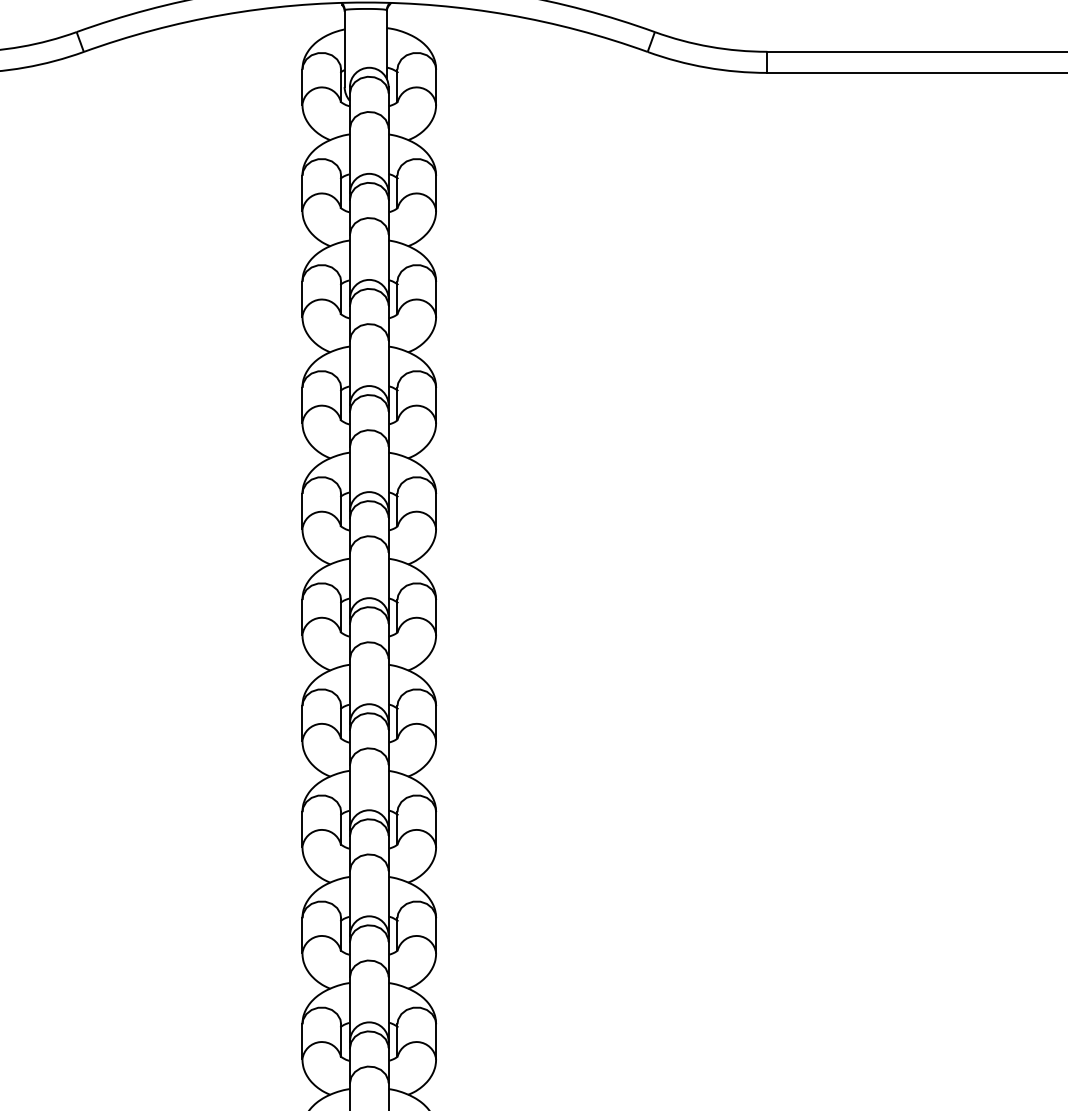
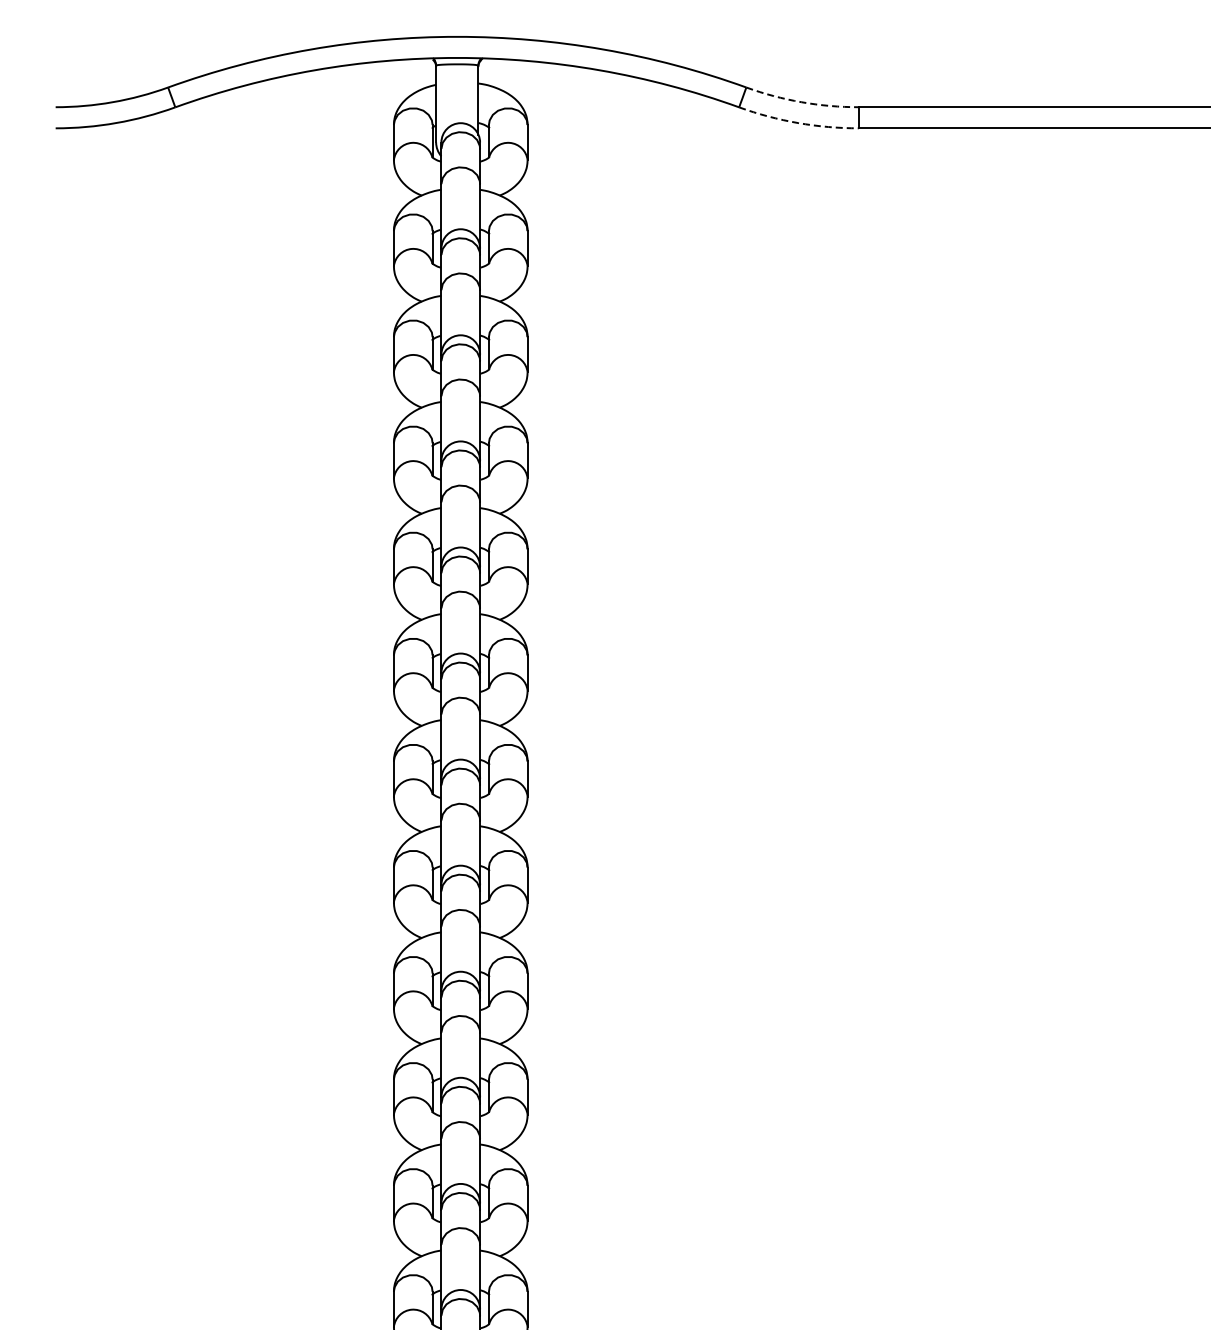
arc: (710, 47) -> (801, 102), solid -> dashed
arc: (707, 68) -> (798, 123), solid -> dashed

